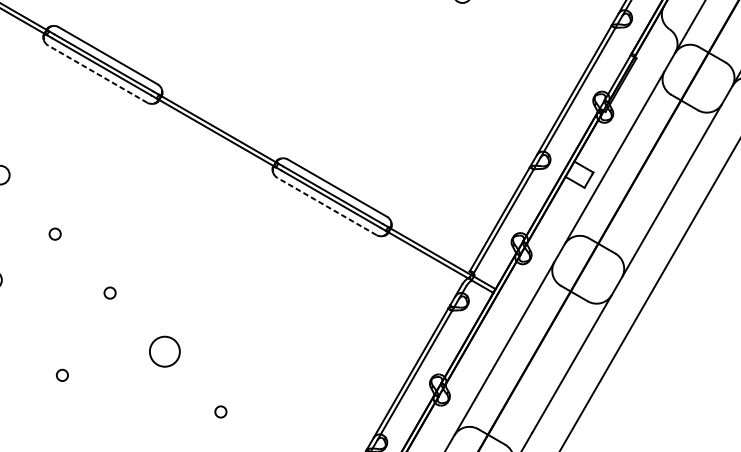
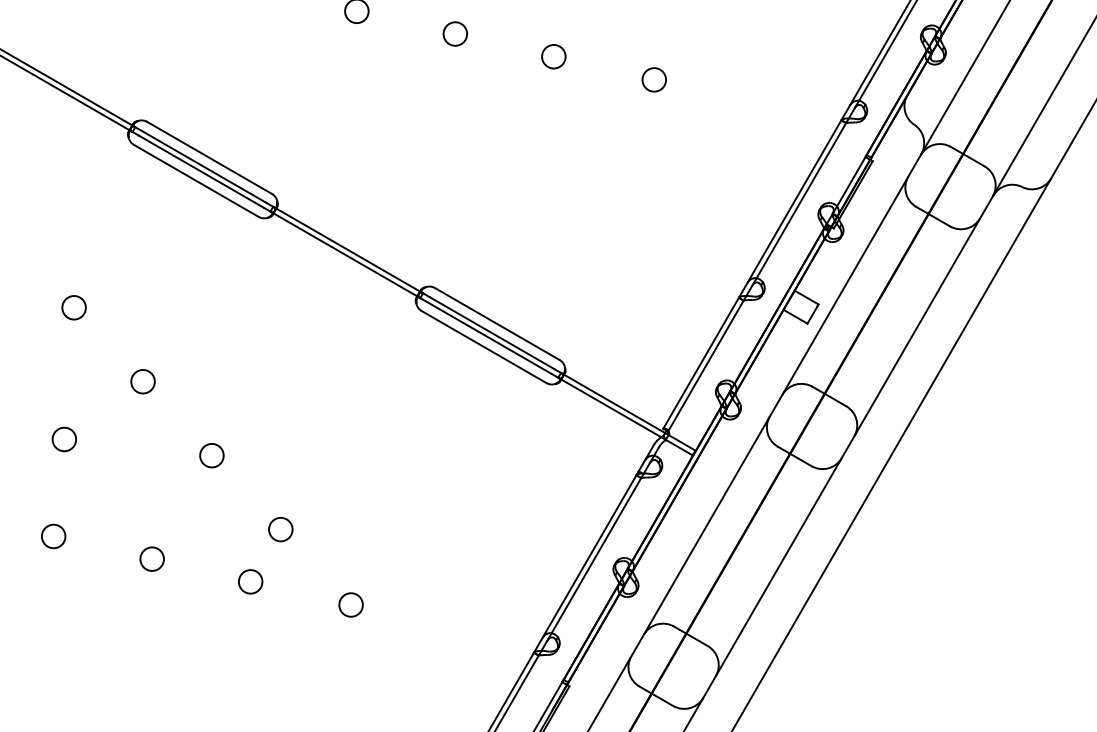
line: (97, 73) -> (196, 180), dashed -> solid
line: (327, 206) -> (484, 347), dashed -> solid
circle: (54, 233) -> (142, 381), size x1.67
circle: (109, 292) -> (211, 455), size x1.67
circle: (164, 351) -> (280, 529), size x0.62
circle: (61, 374) -> (151, 558), size x1.67
circle: (140, 393) -> (250, 581), added
circle: (220, 411) -> (350, 604), size x1.67

